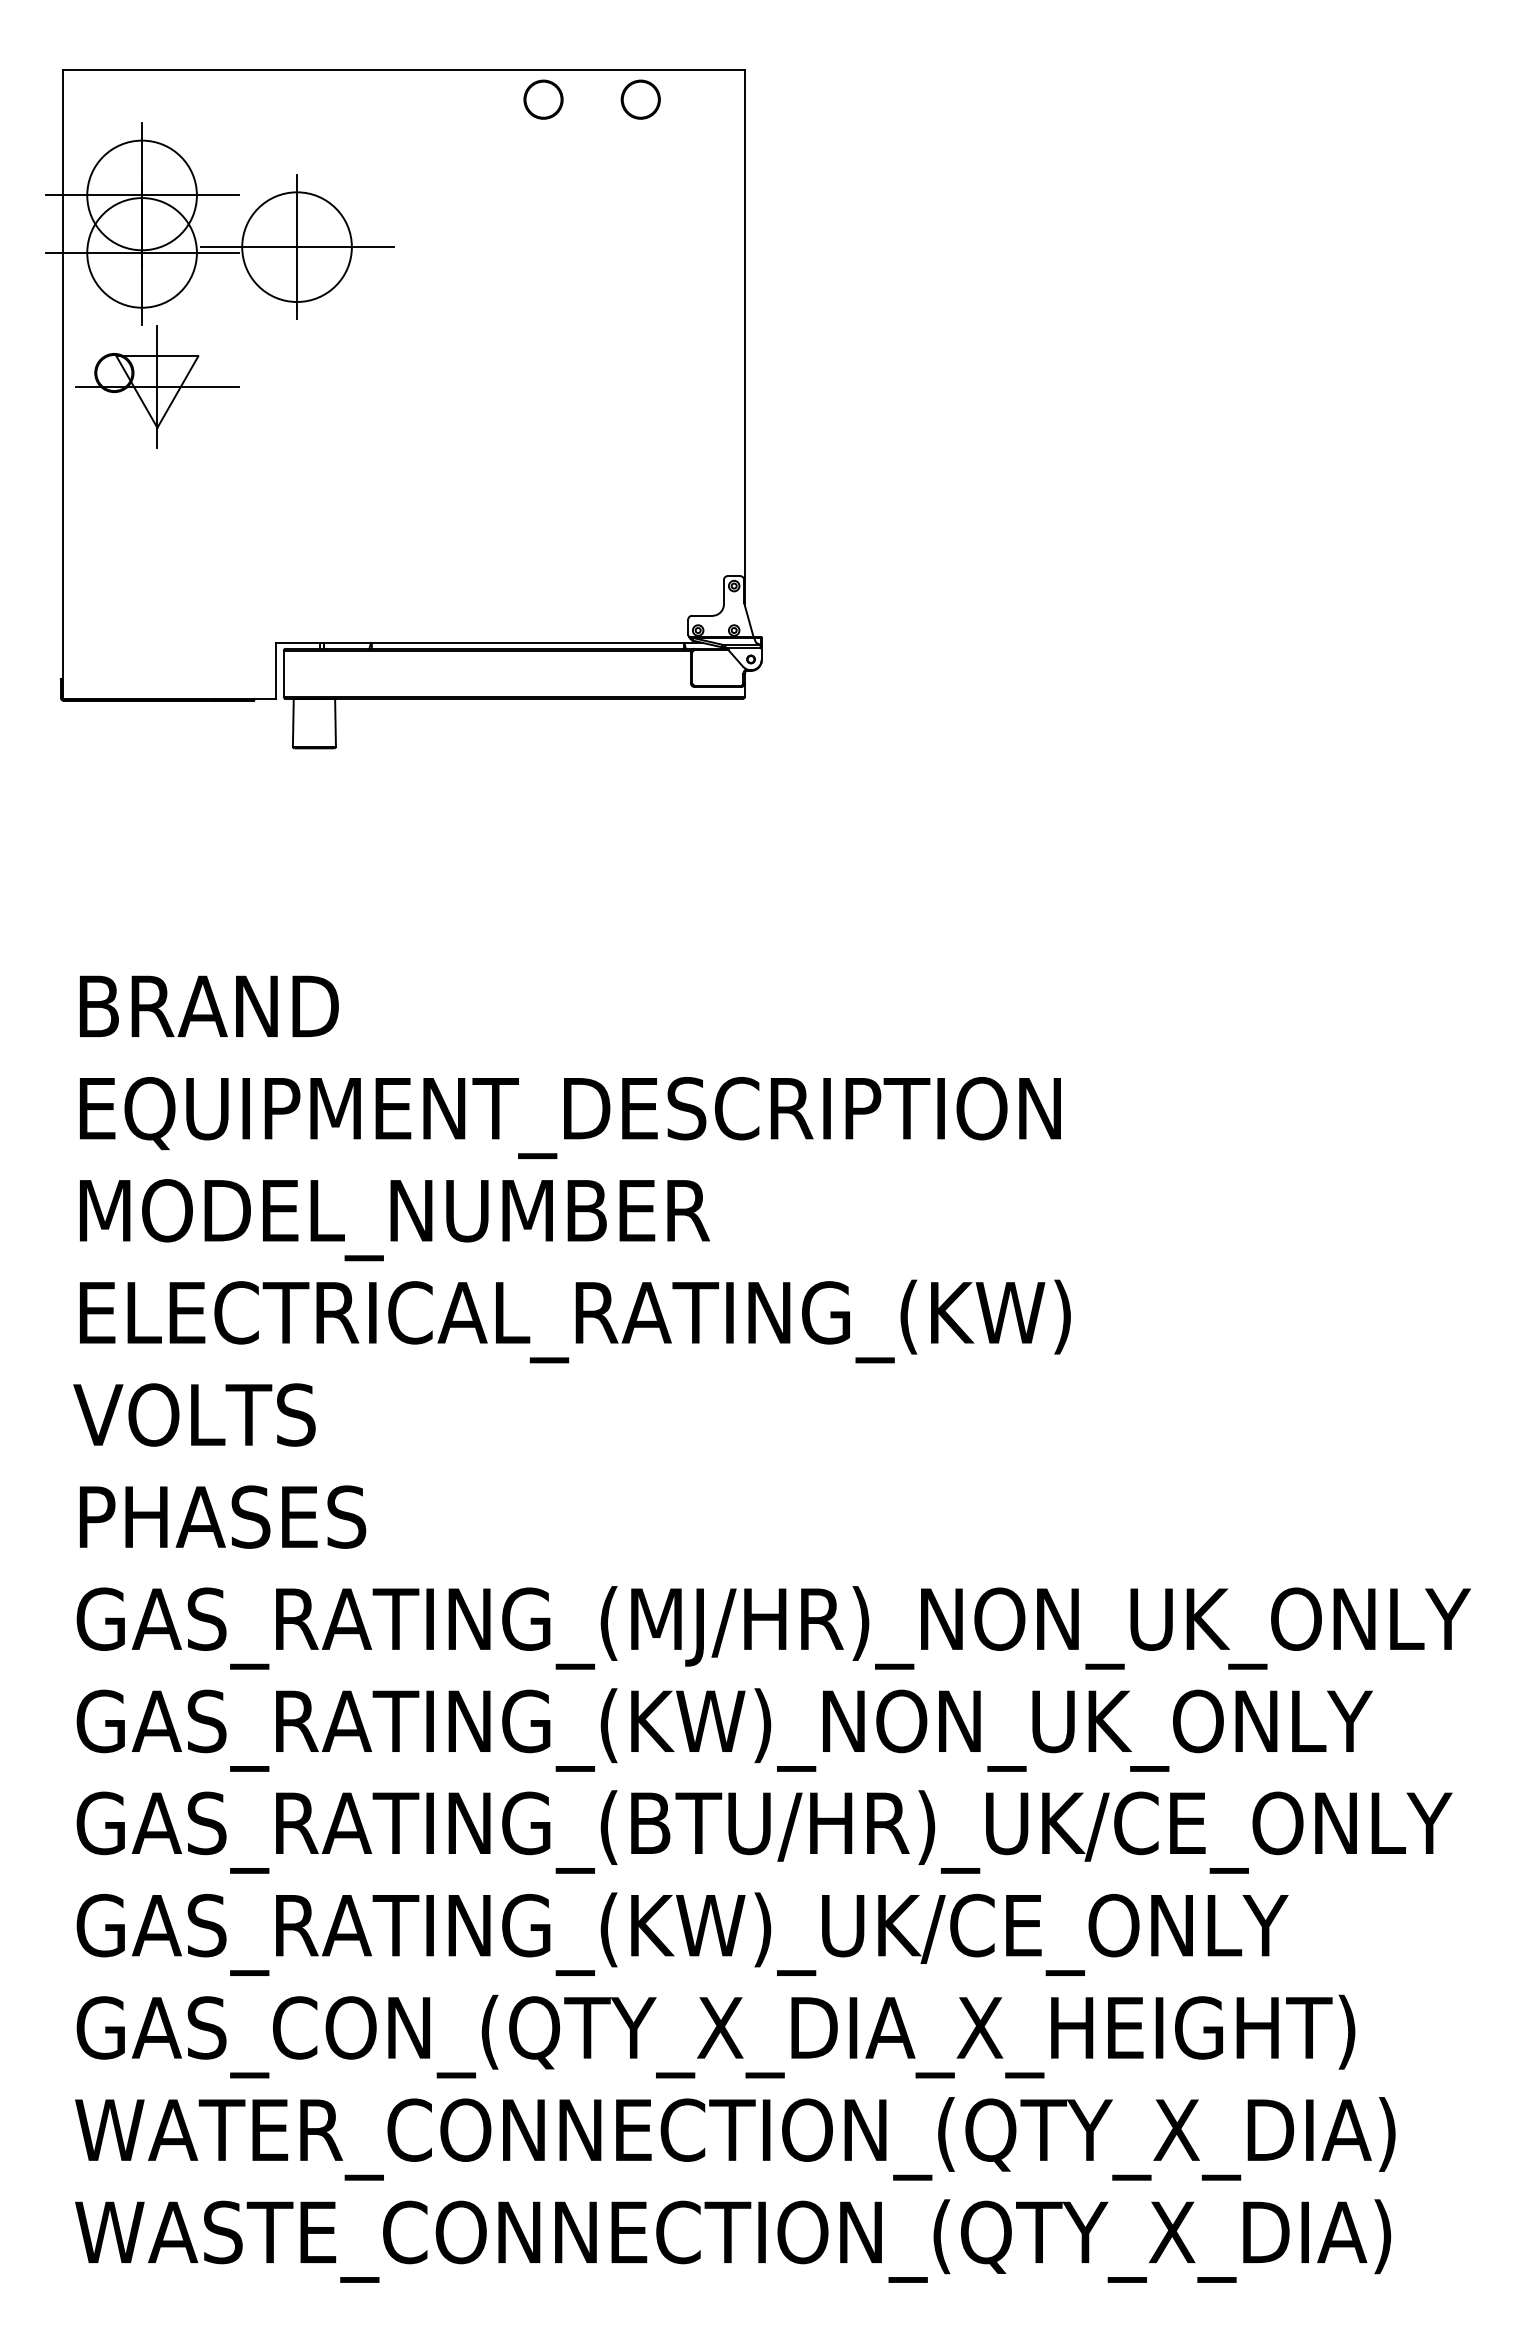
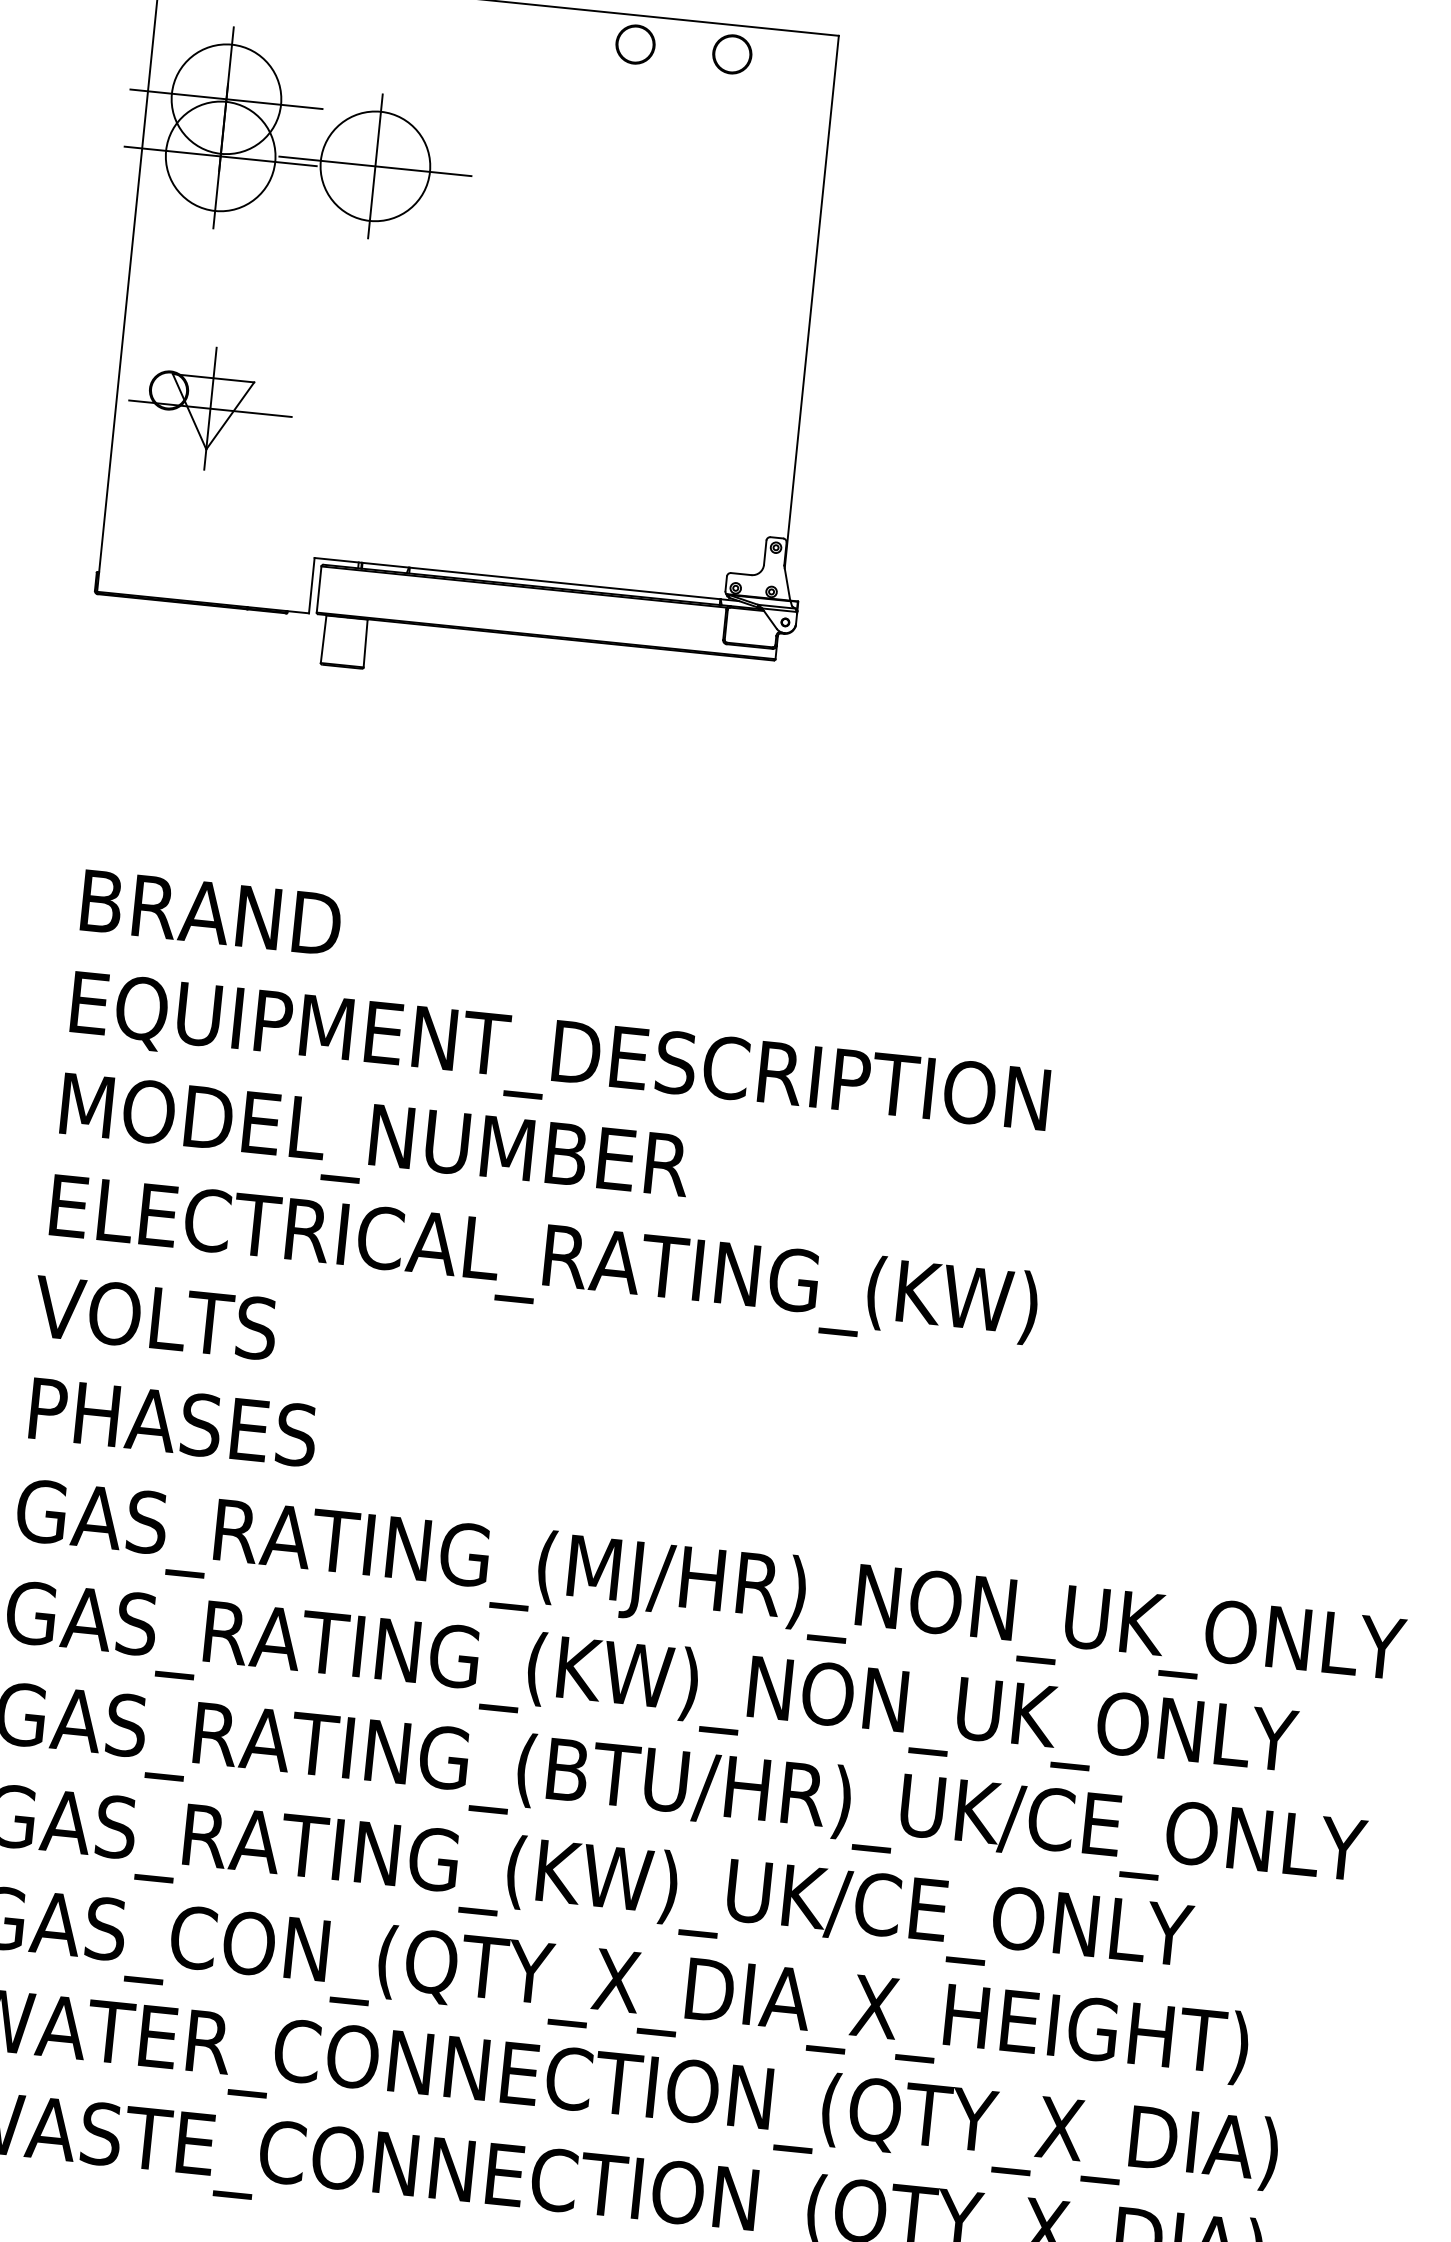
part: (157, 386) -> (210, 408), moved

